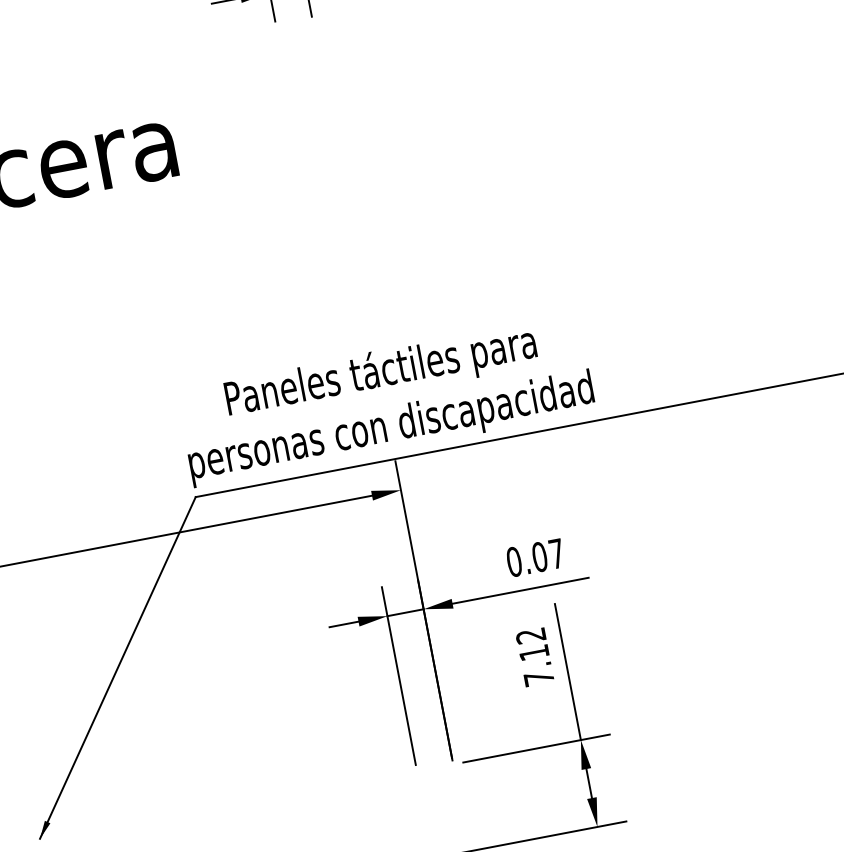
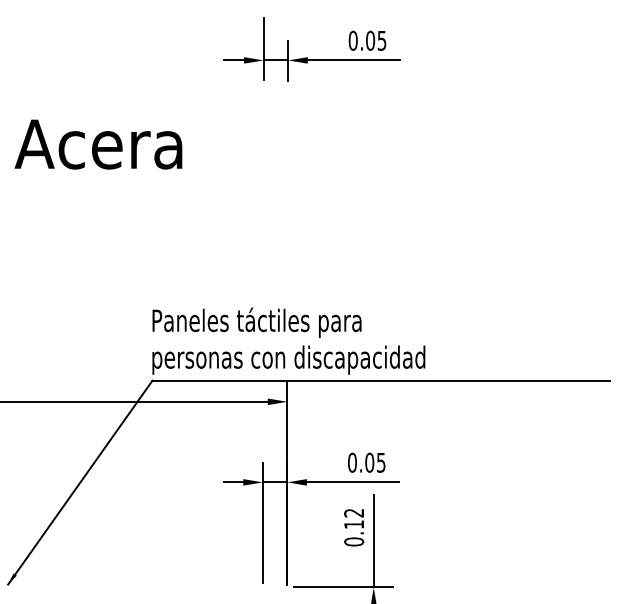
text: (380, 372) -> (256, 322), moved
text: (557, 553) -> (381, 462), 0.07 -> 0.05
text: (539, 677) -> (354, 541), 7.12 -> 0.12

